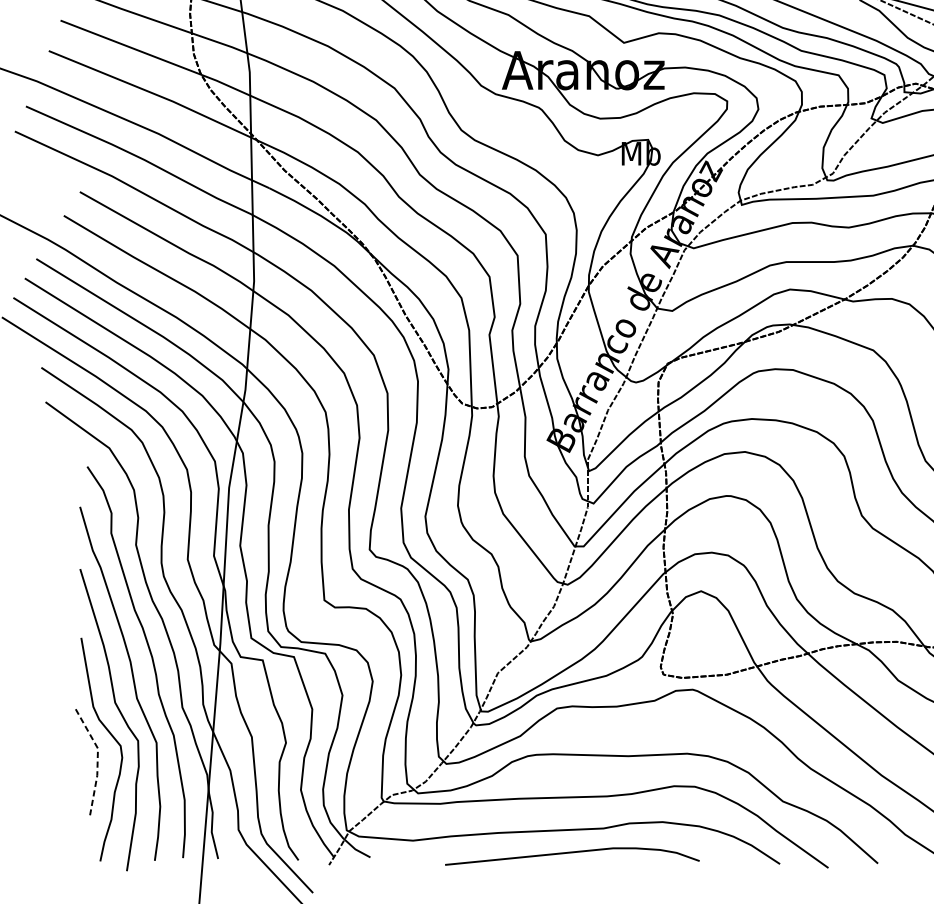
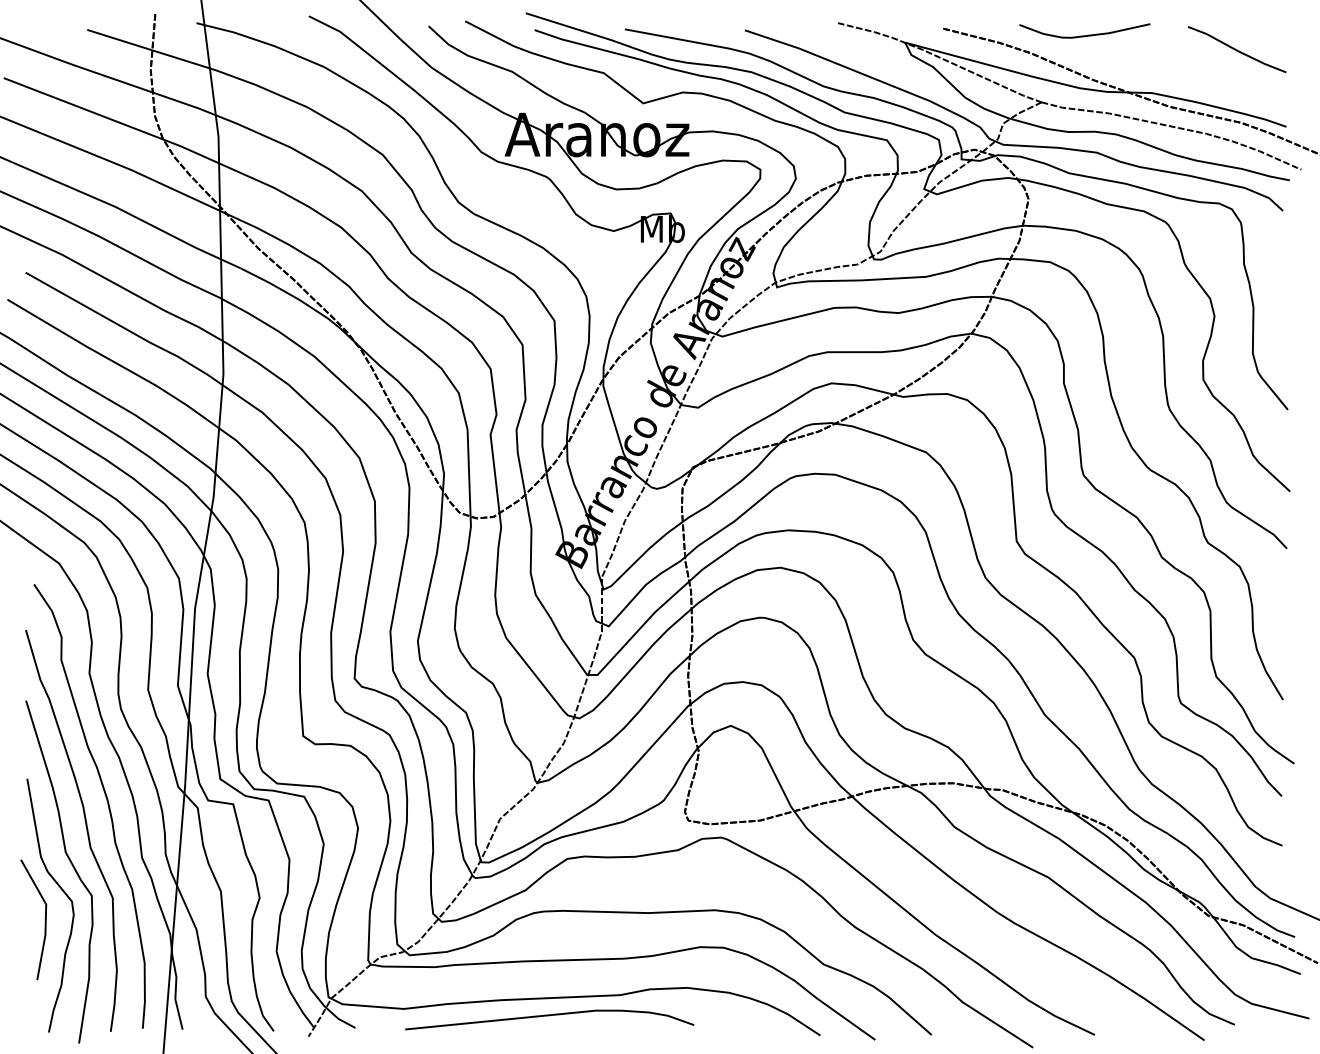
line: (97, 760) -> (45, 917), dashed -> solid
curve: (572, 853) -> (549, 1016), moved

